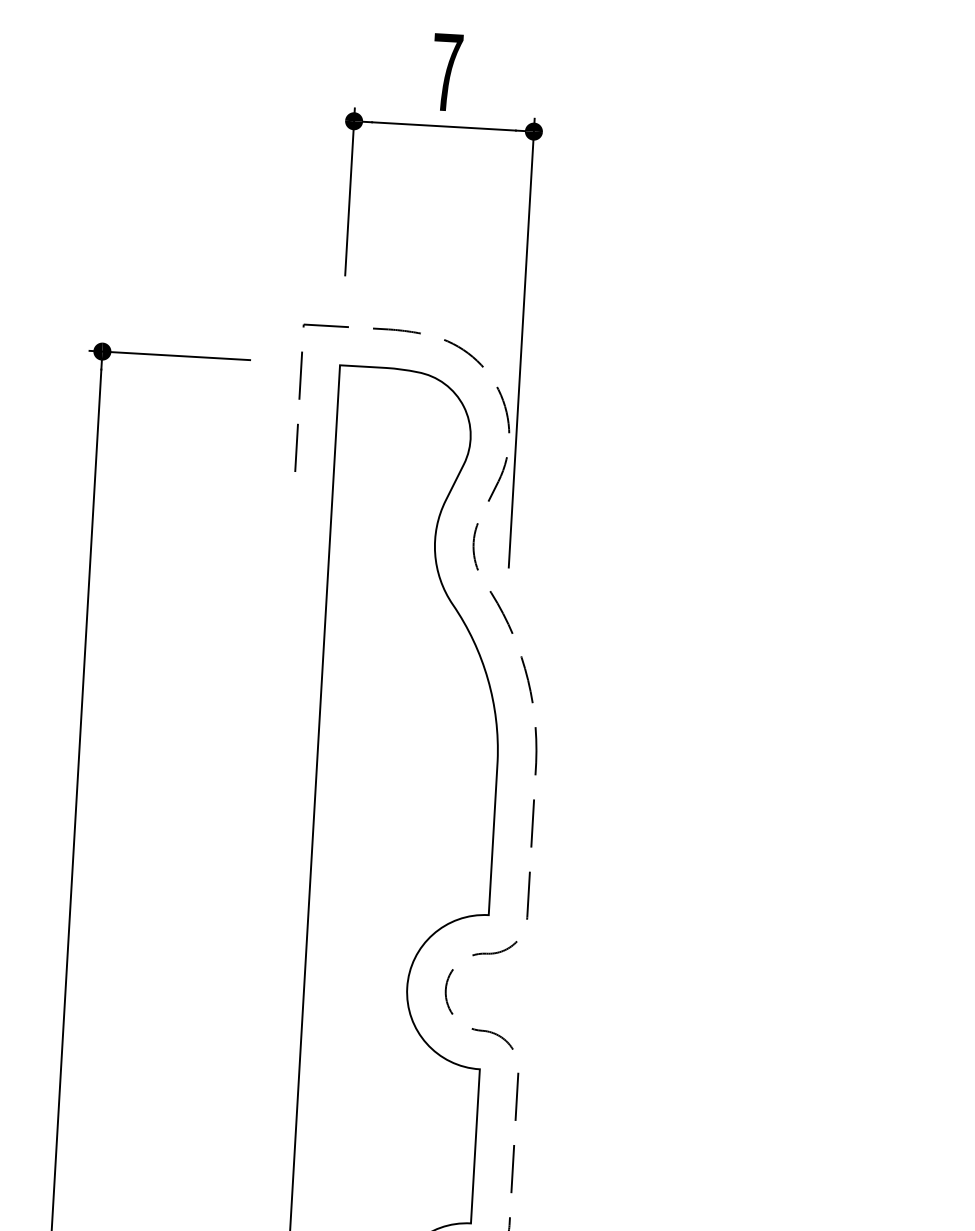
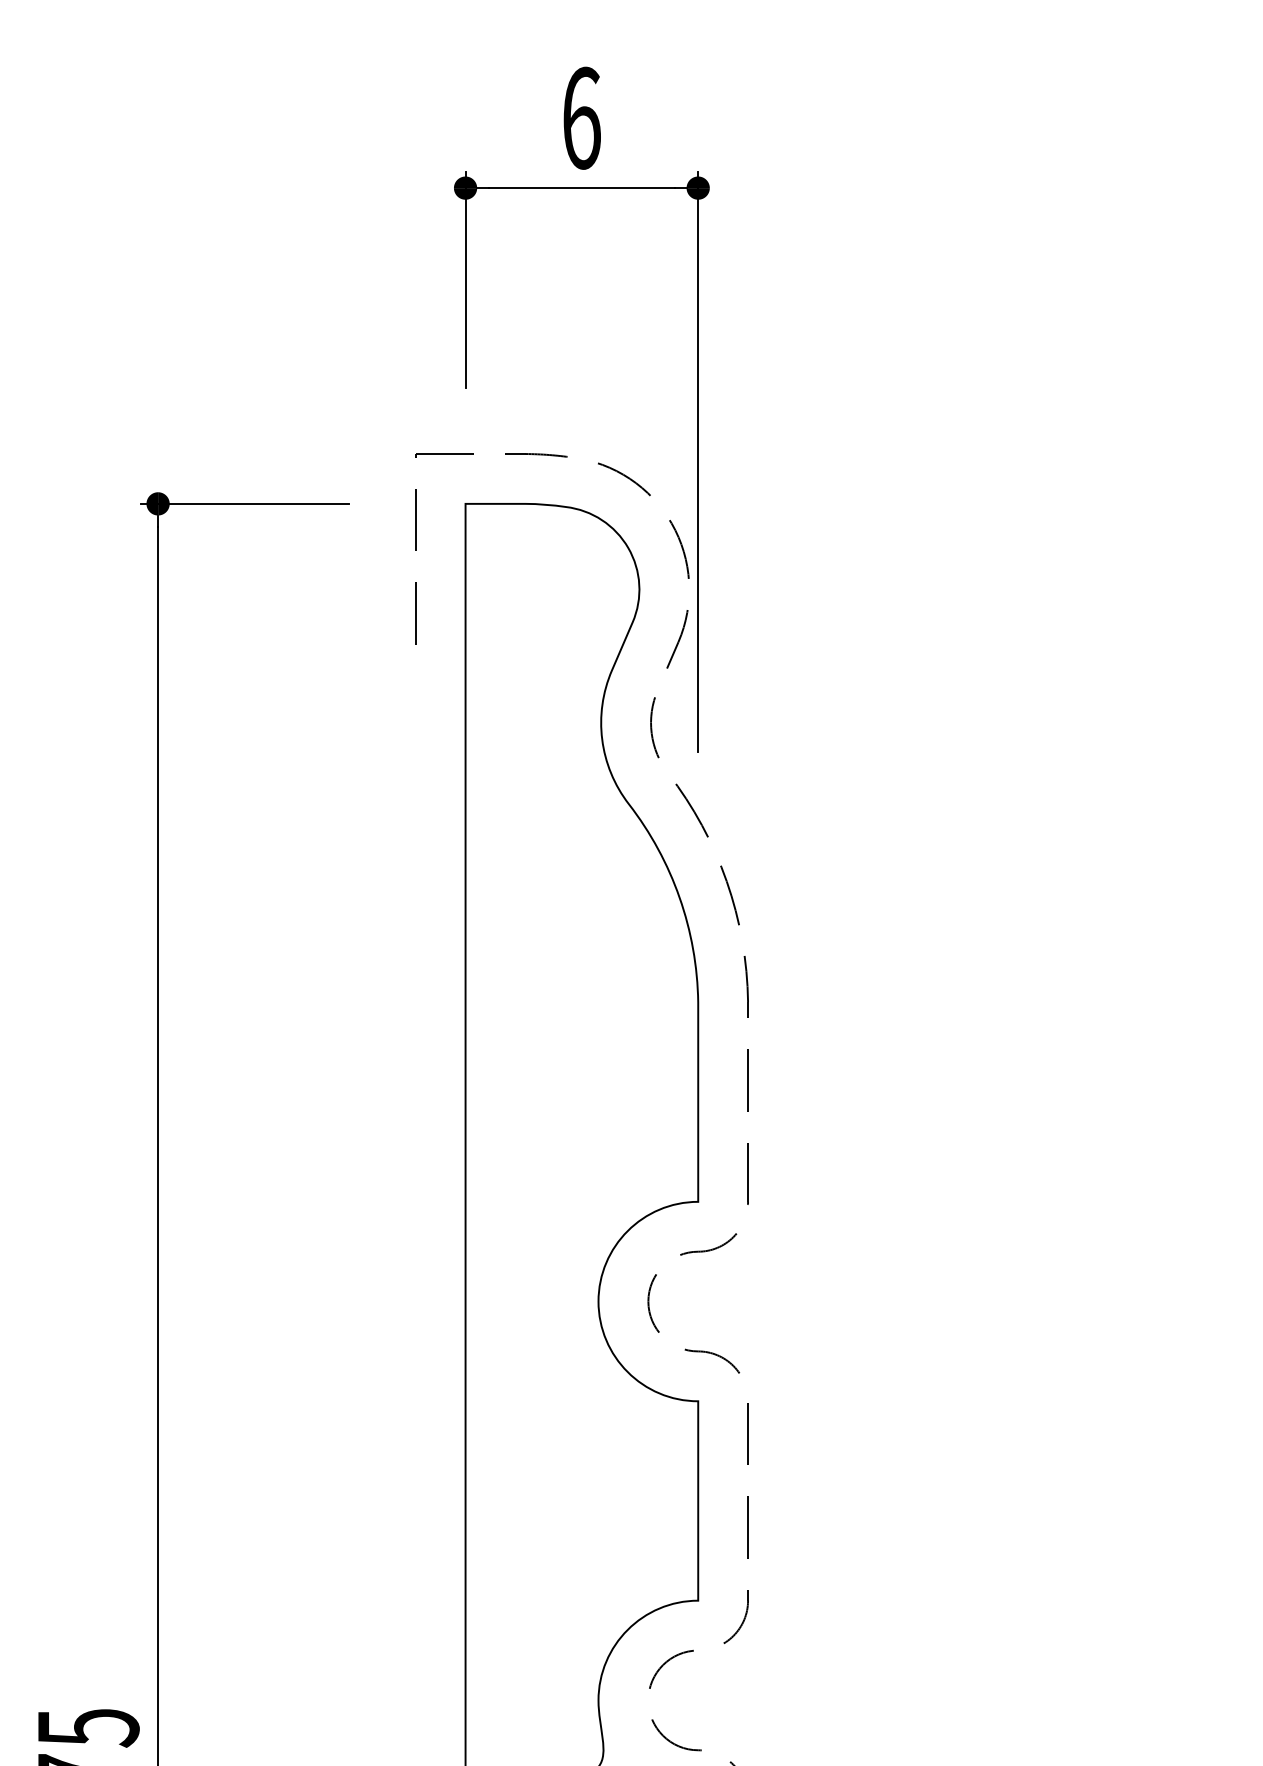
text: (446, 71) -> (581, 117), 7 -> 6

